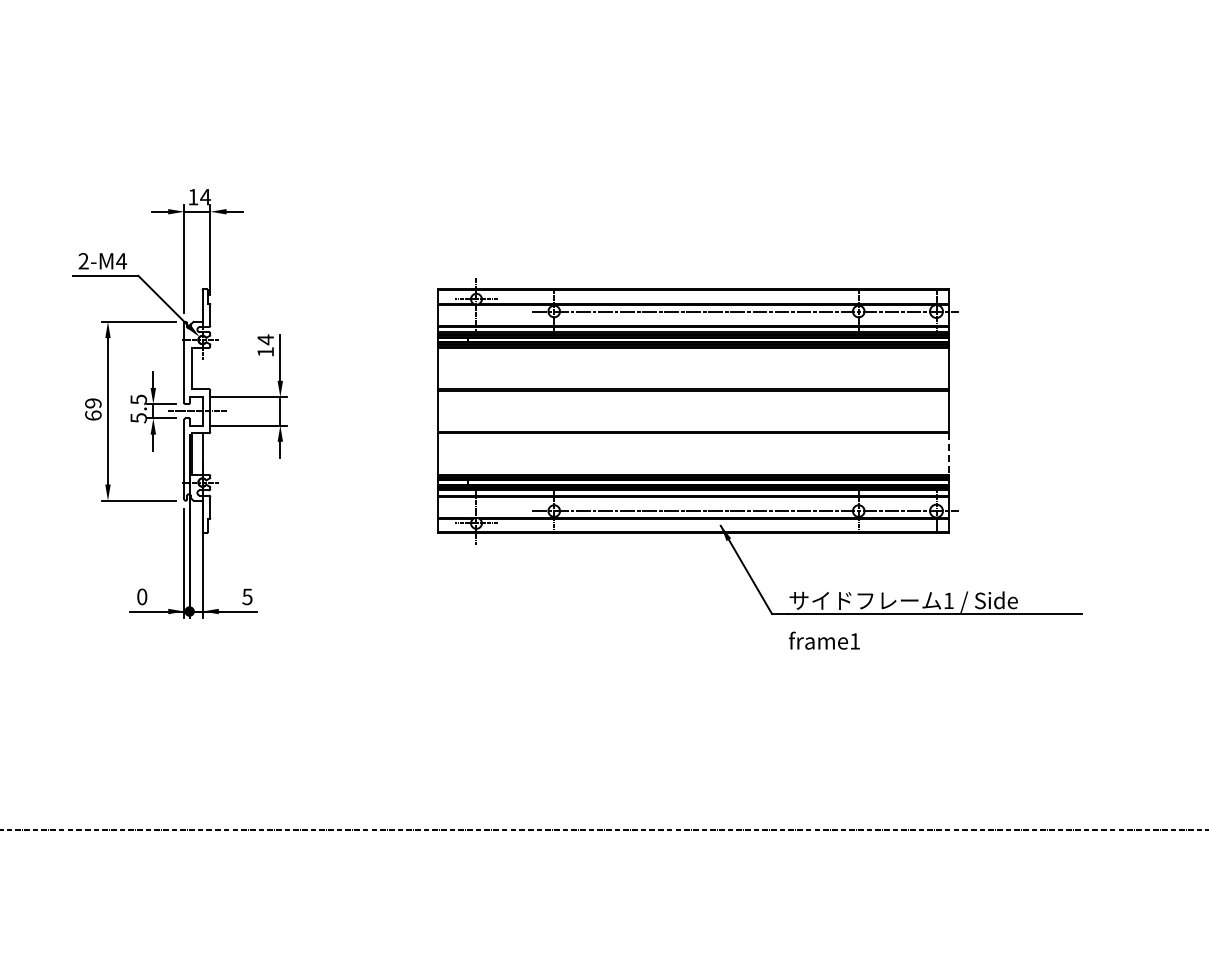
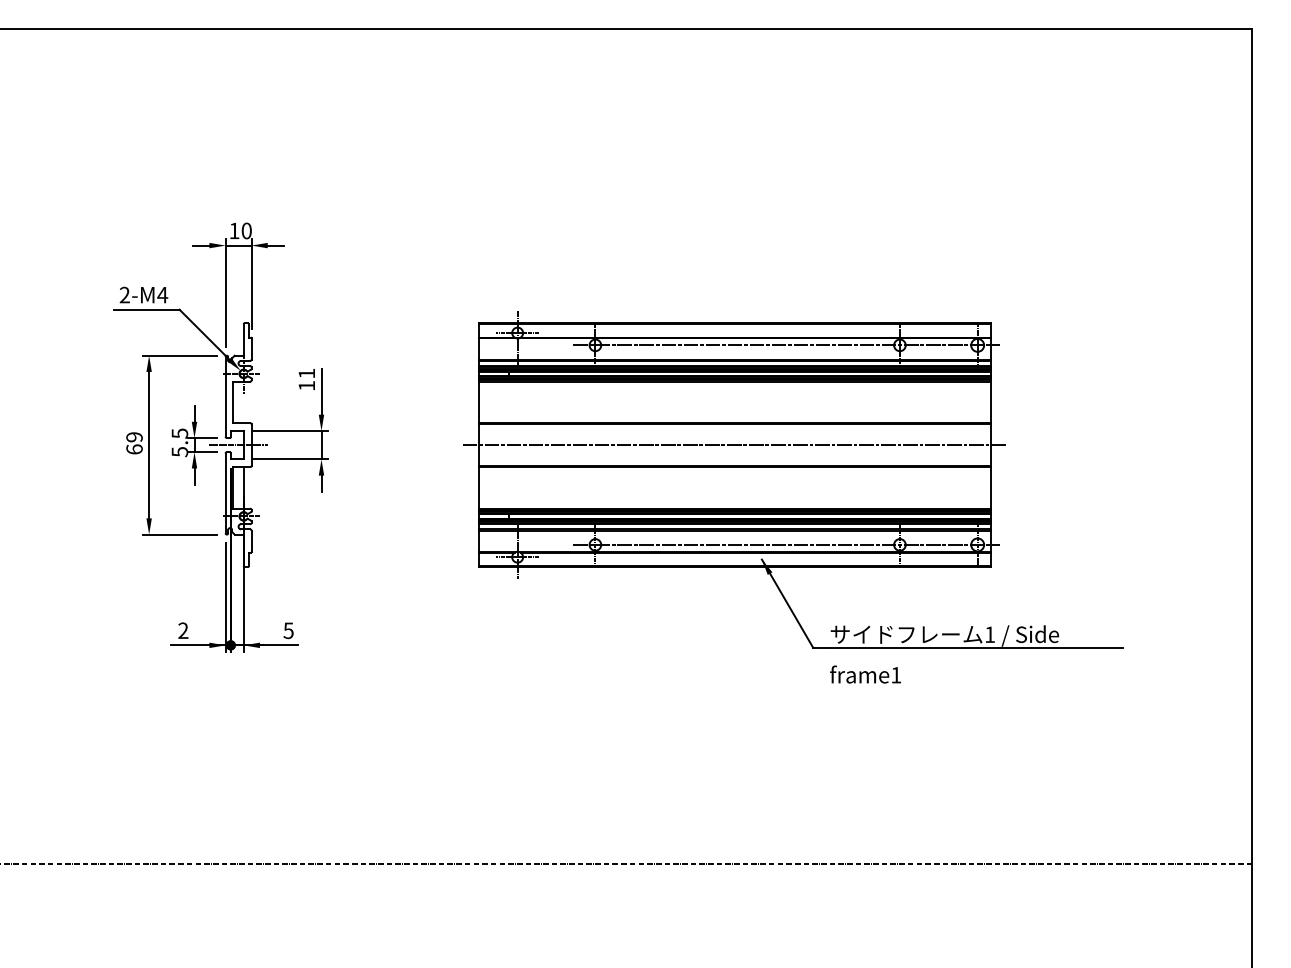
text: (205, 196) -> (246, 230), 14 -> 10
text: (265, 339) -> (306, 373), 14 -> 11
line: (693, 411) -> (734, 445), added
line: (949, 453) -> (990, 487), dashed -> solid
text: (142, 596) -> (183, 630), 0 -> 2

